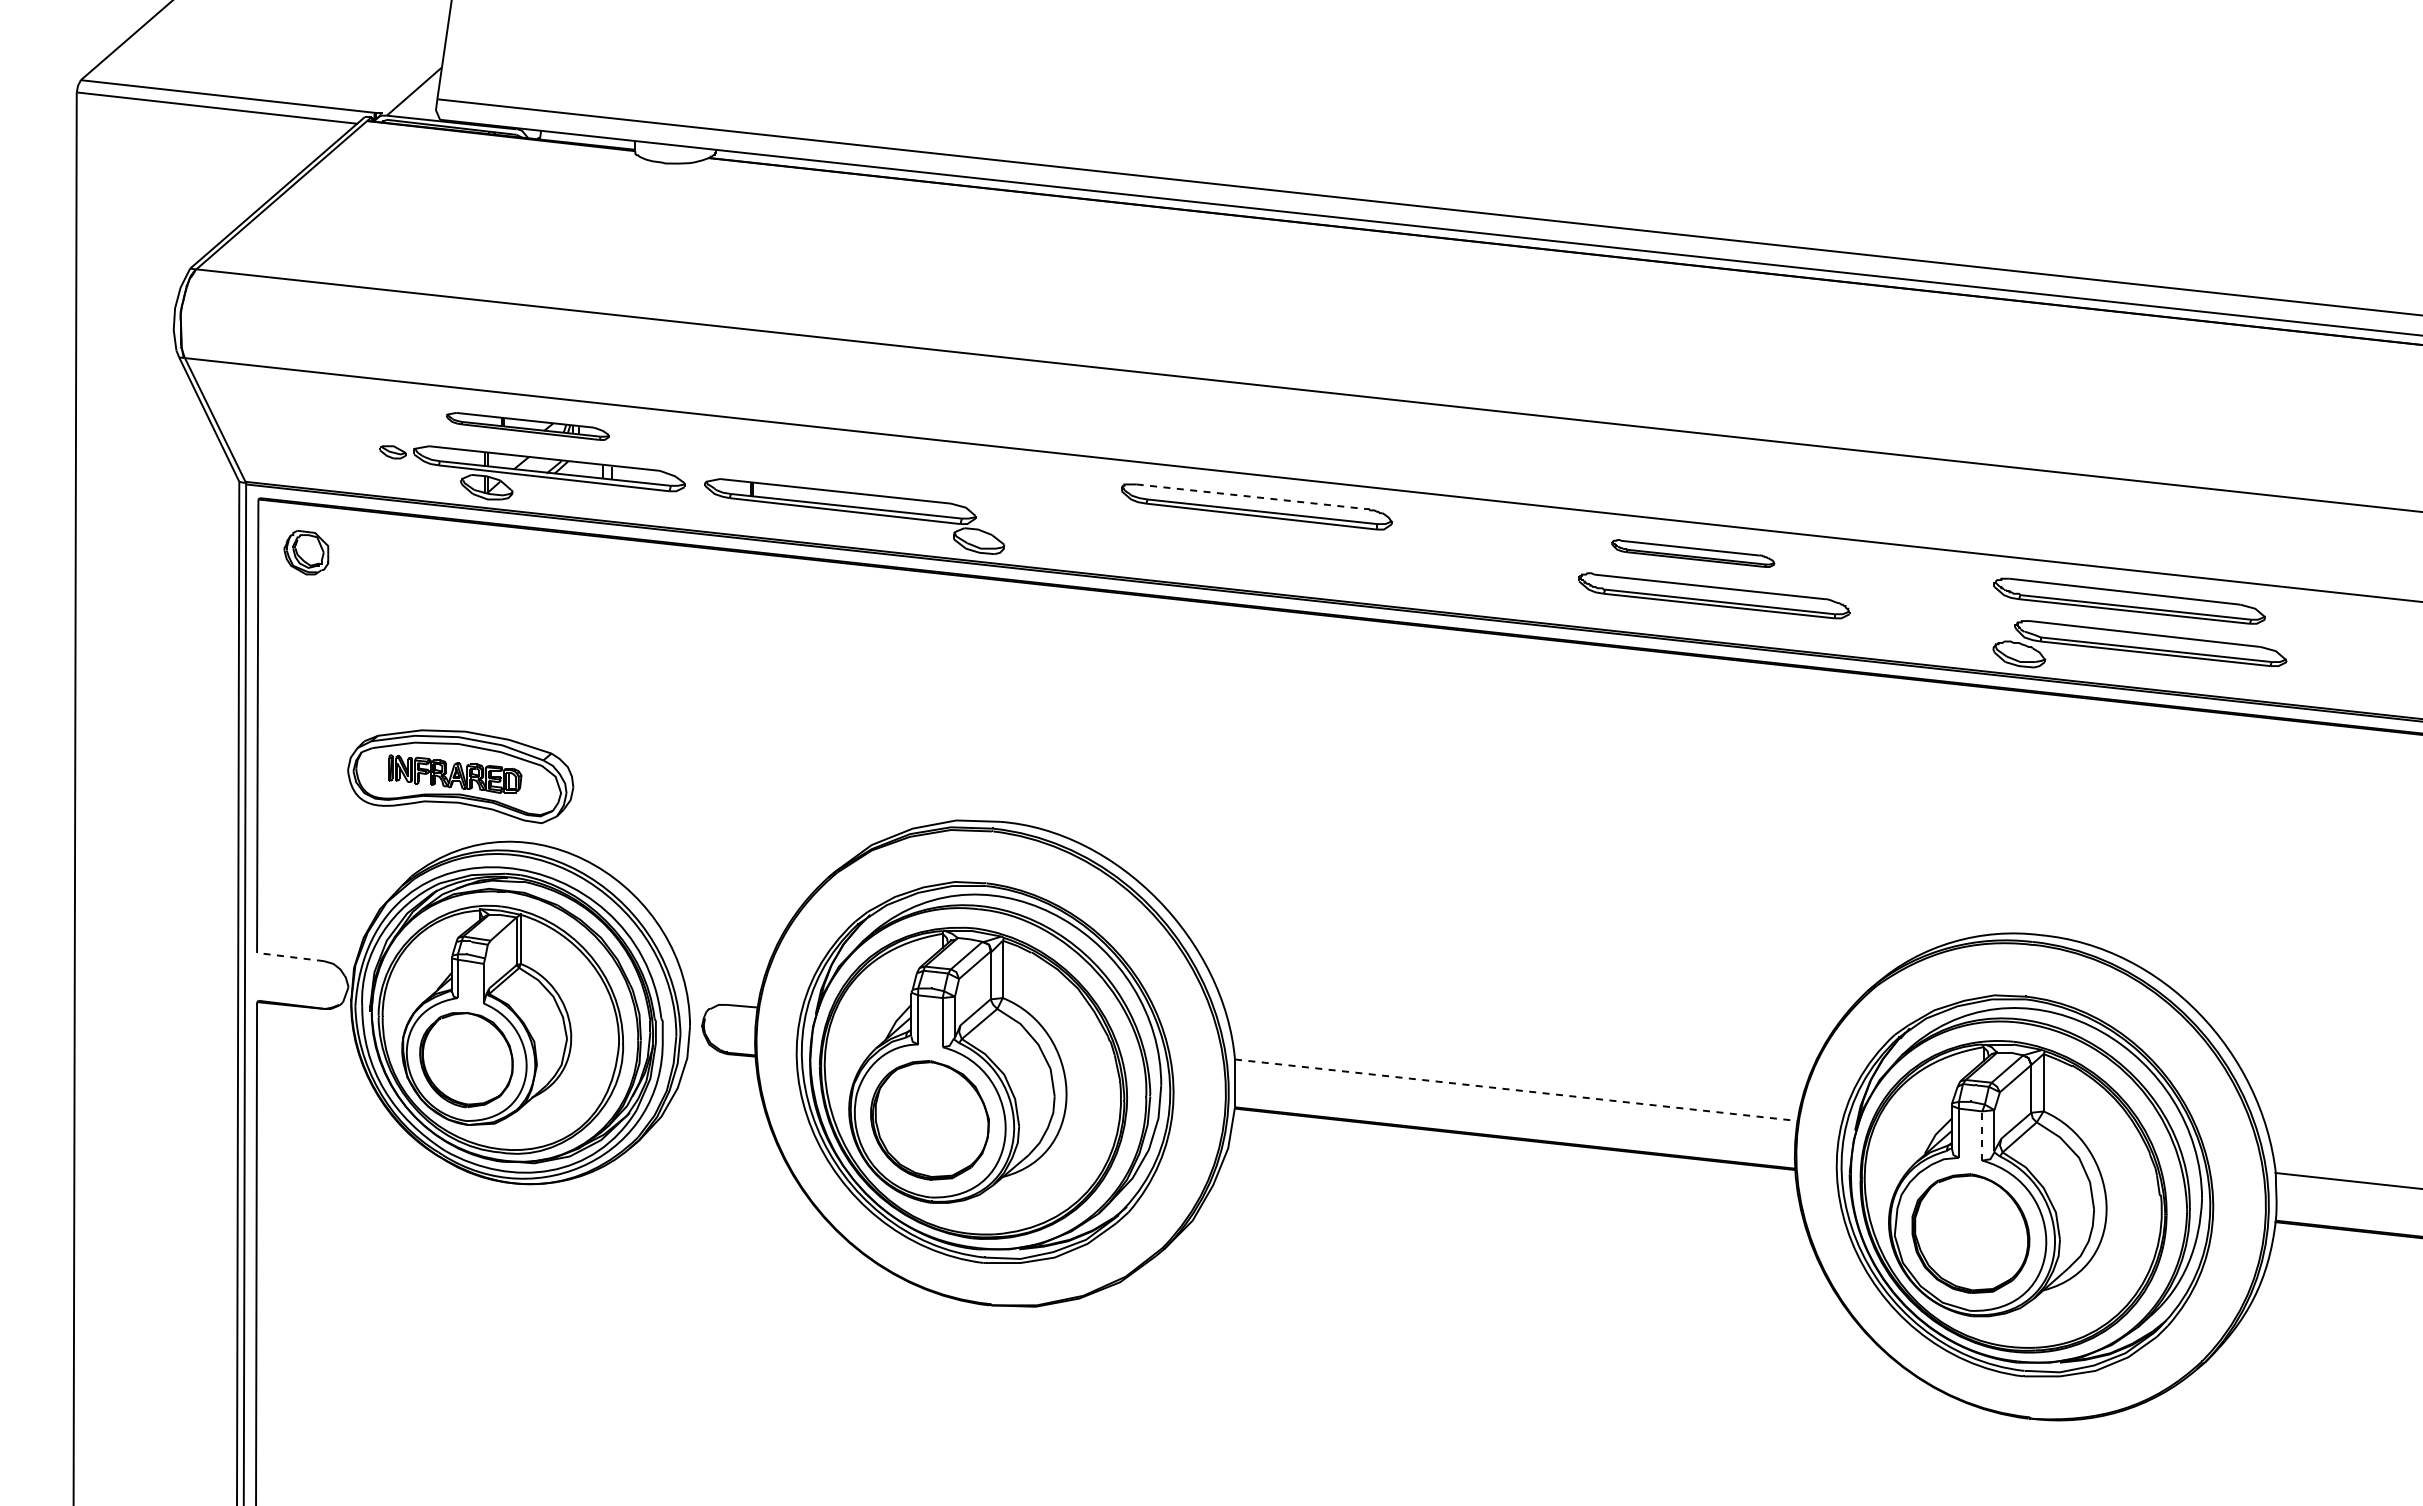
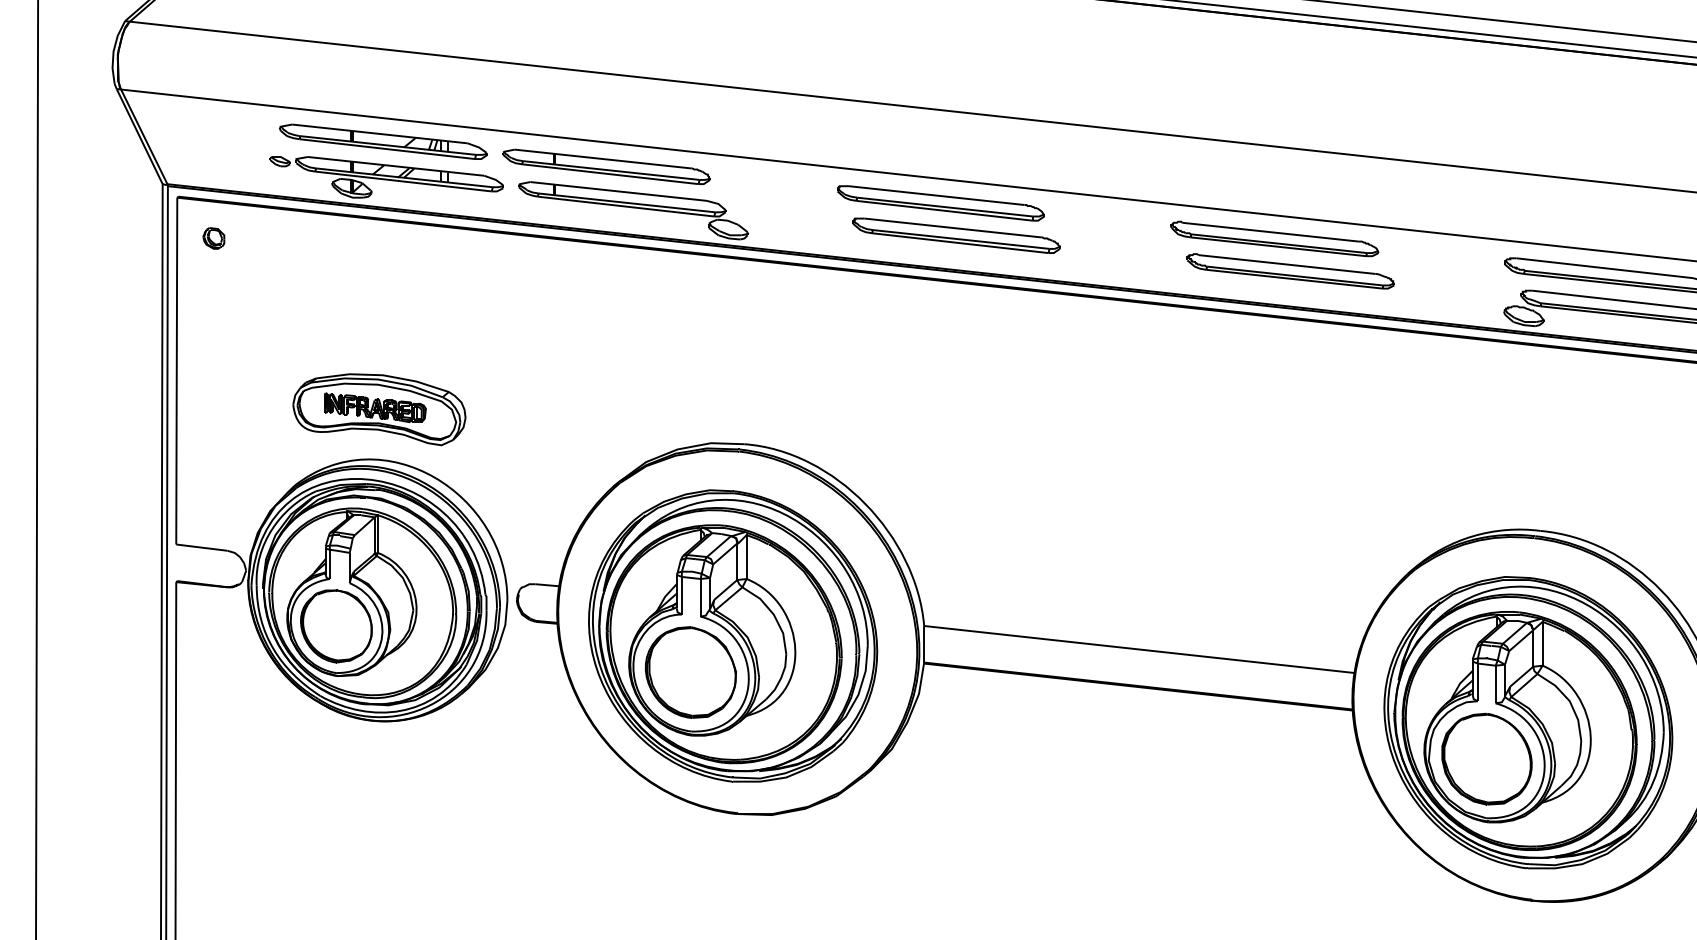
part: (527, 426) -> (383, 141), size x1.67
part: (819, 458) -> (606, 166), added
line: (1251, 496) -> (936, 195), dashed -> solid
part: (1277, 548) -> (956, 235), added
part: (305, 552) -> (213, 238), size x0.62
part: (1692, 553) -> (1274, 239), size x1.67
part: (460, 776) -> (379, 409), moved
line: (290, 957) -> (201, 547), dashed -> solid
line: (1516, 1090) -> (1139, 649), dashed -> solid
line: (1982, 1136) -> (1495, 684), dashed -> solid

